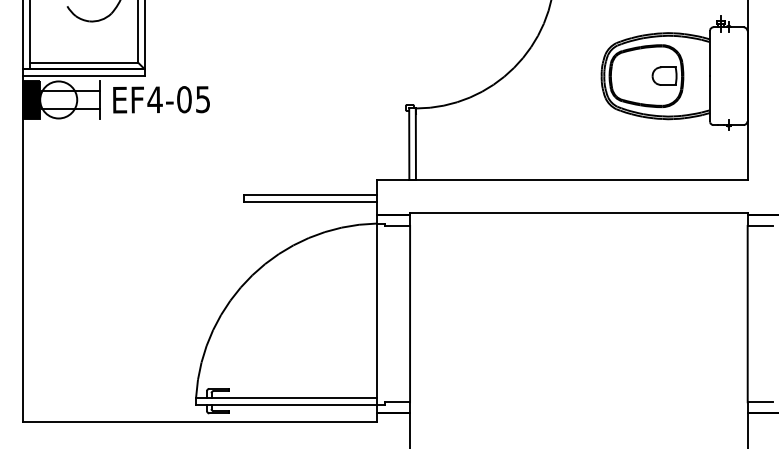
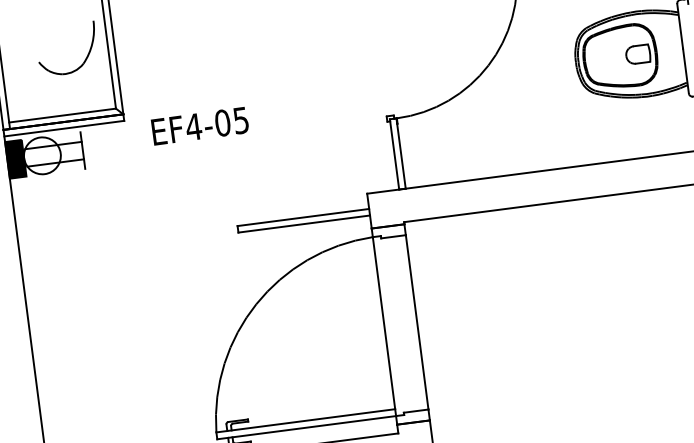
text: (161, 99) -> (200, 125), moved

